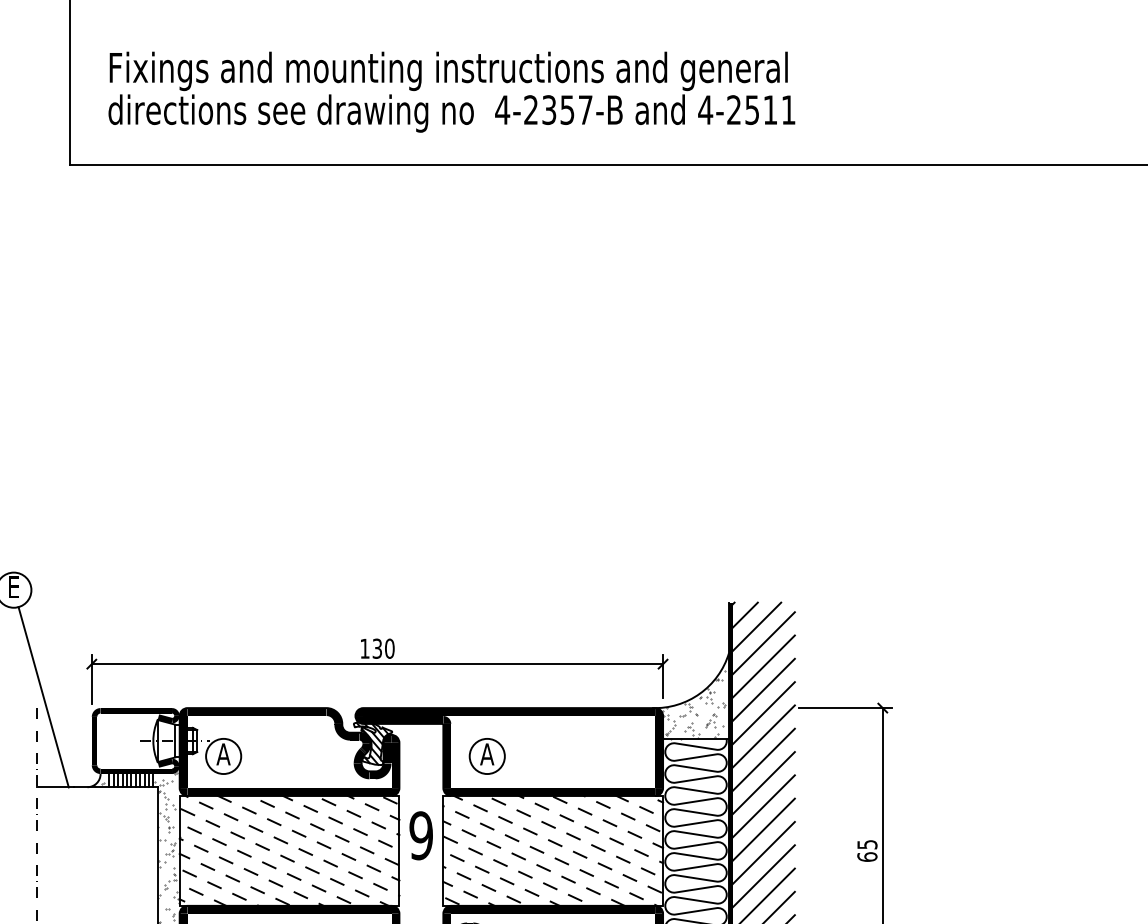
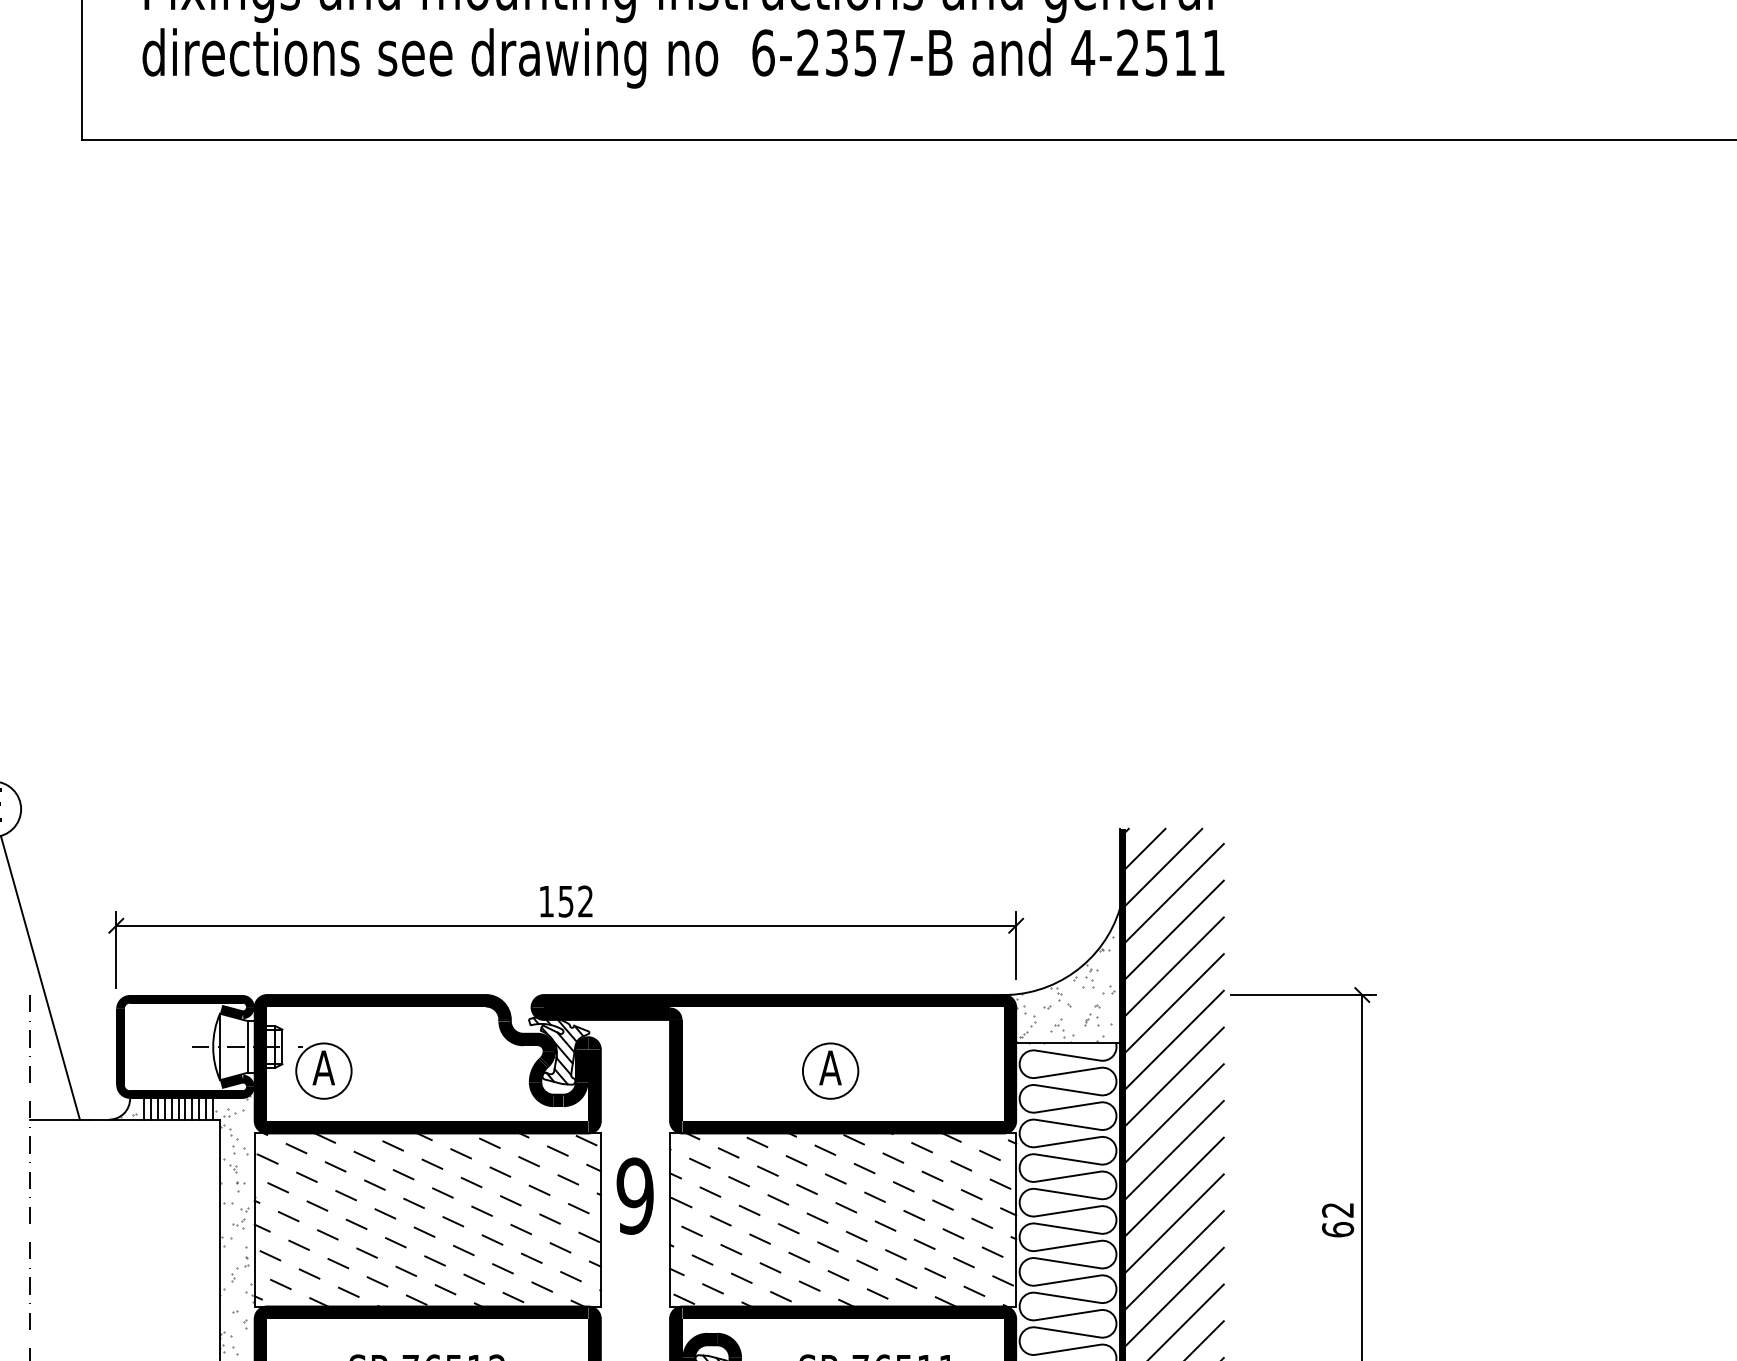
text: (502, 109) -> (763, 52), 4-2357-B -> 6-2357-B
text: (383, 648) -> (575, 901), 130 -> 152
part: (486, 756) -> (829, 1071), moved
text: (867, 844) -> (1338, 1209), 65 -> 62

